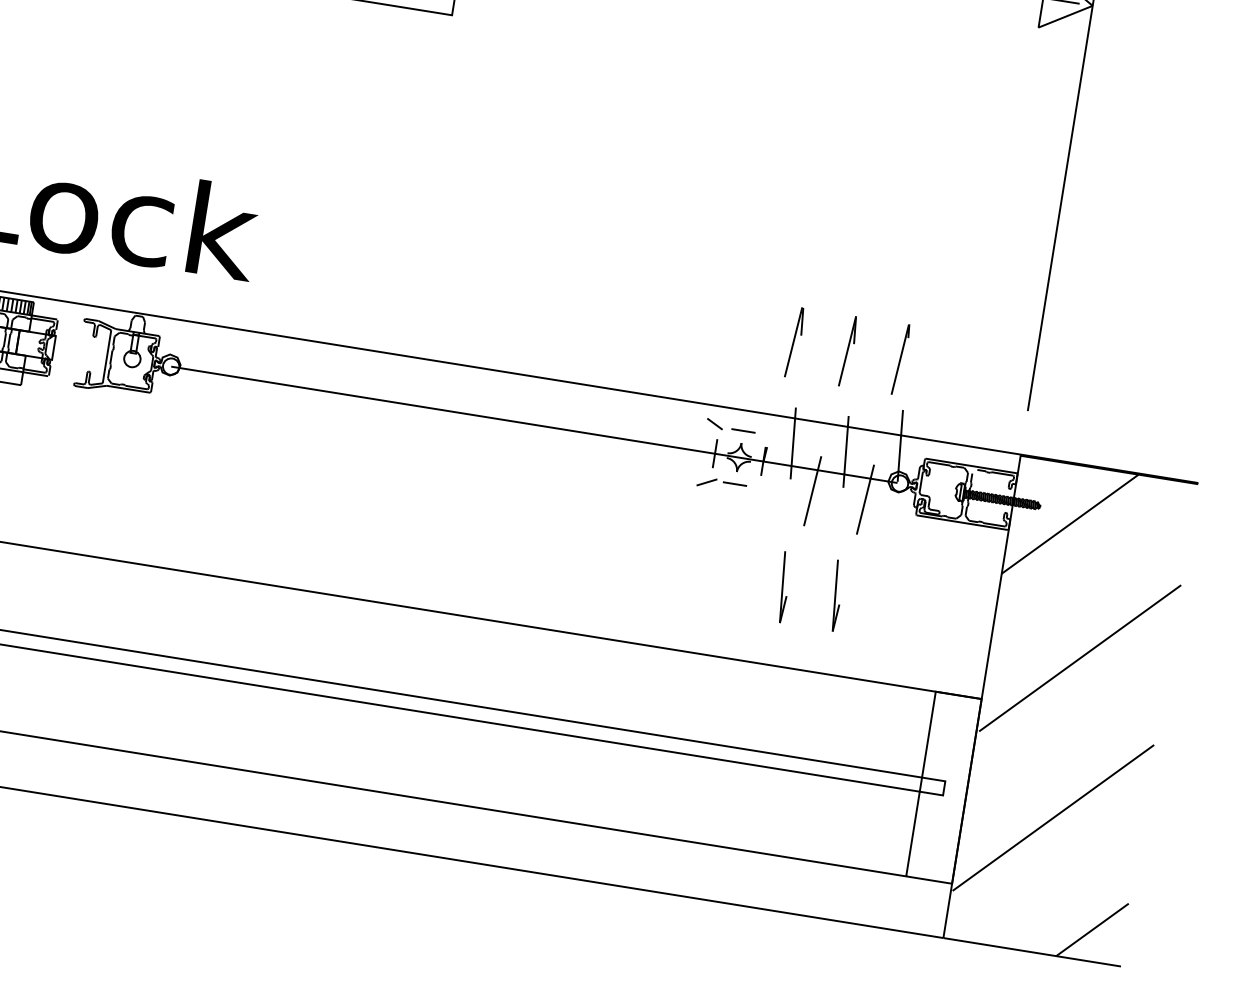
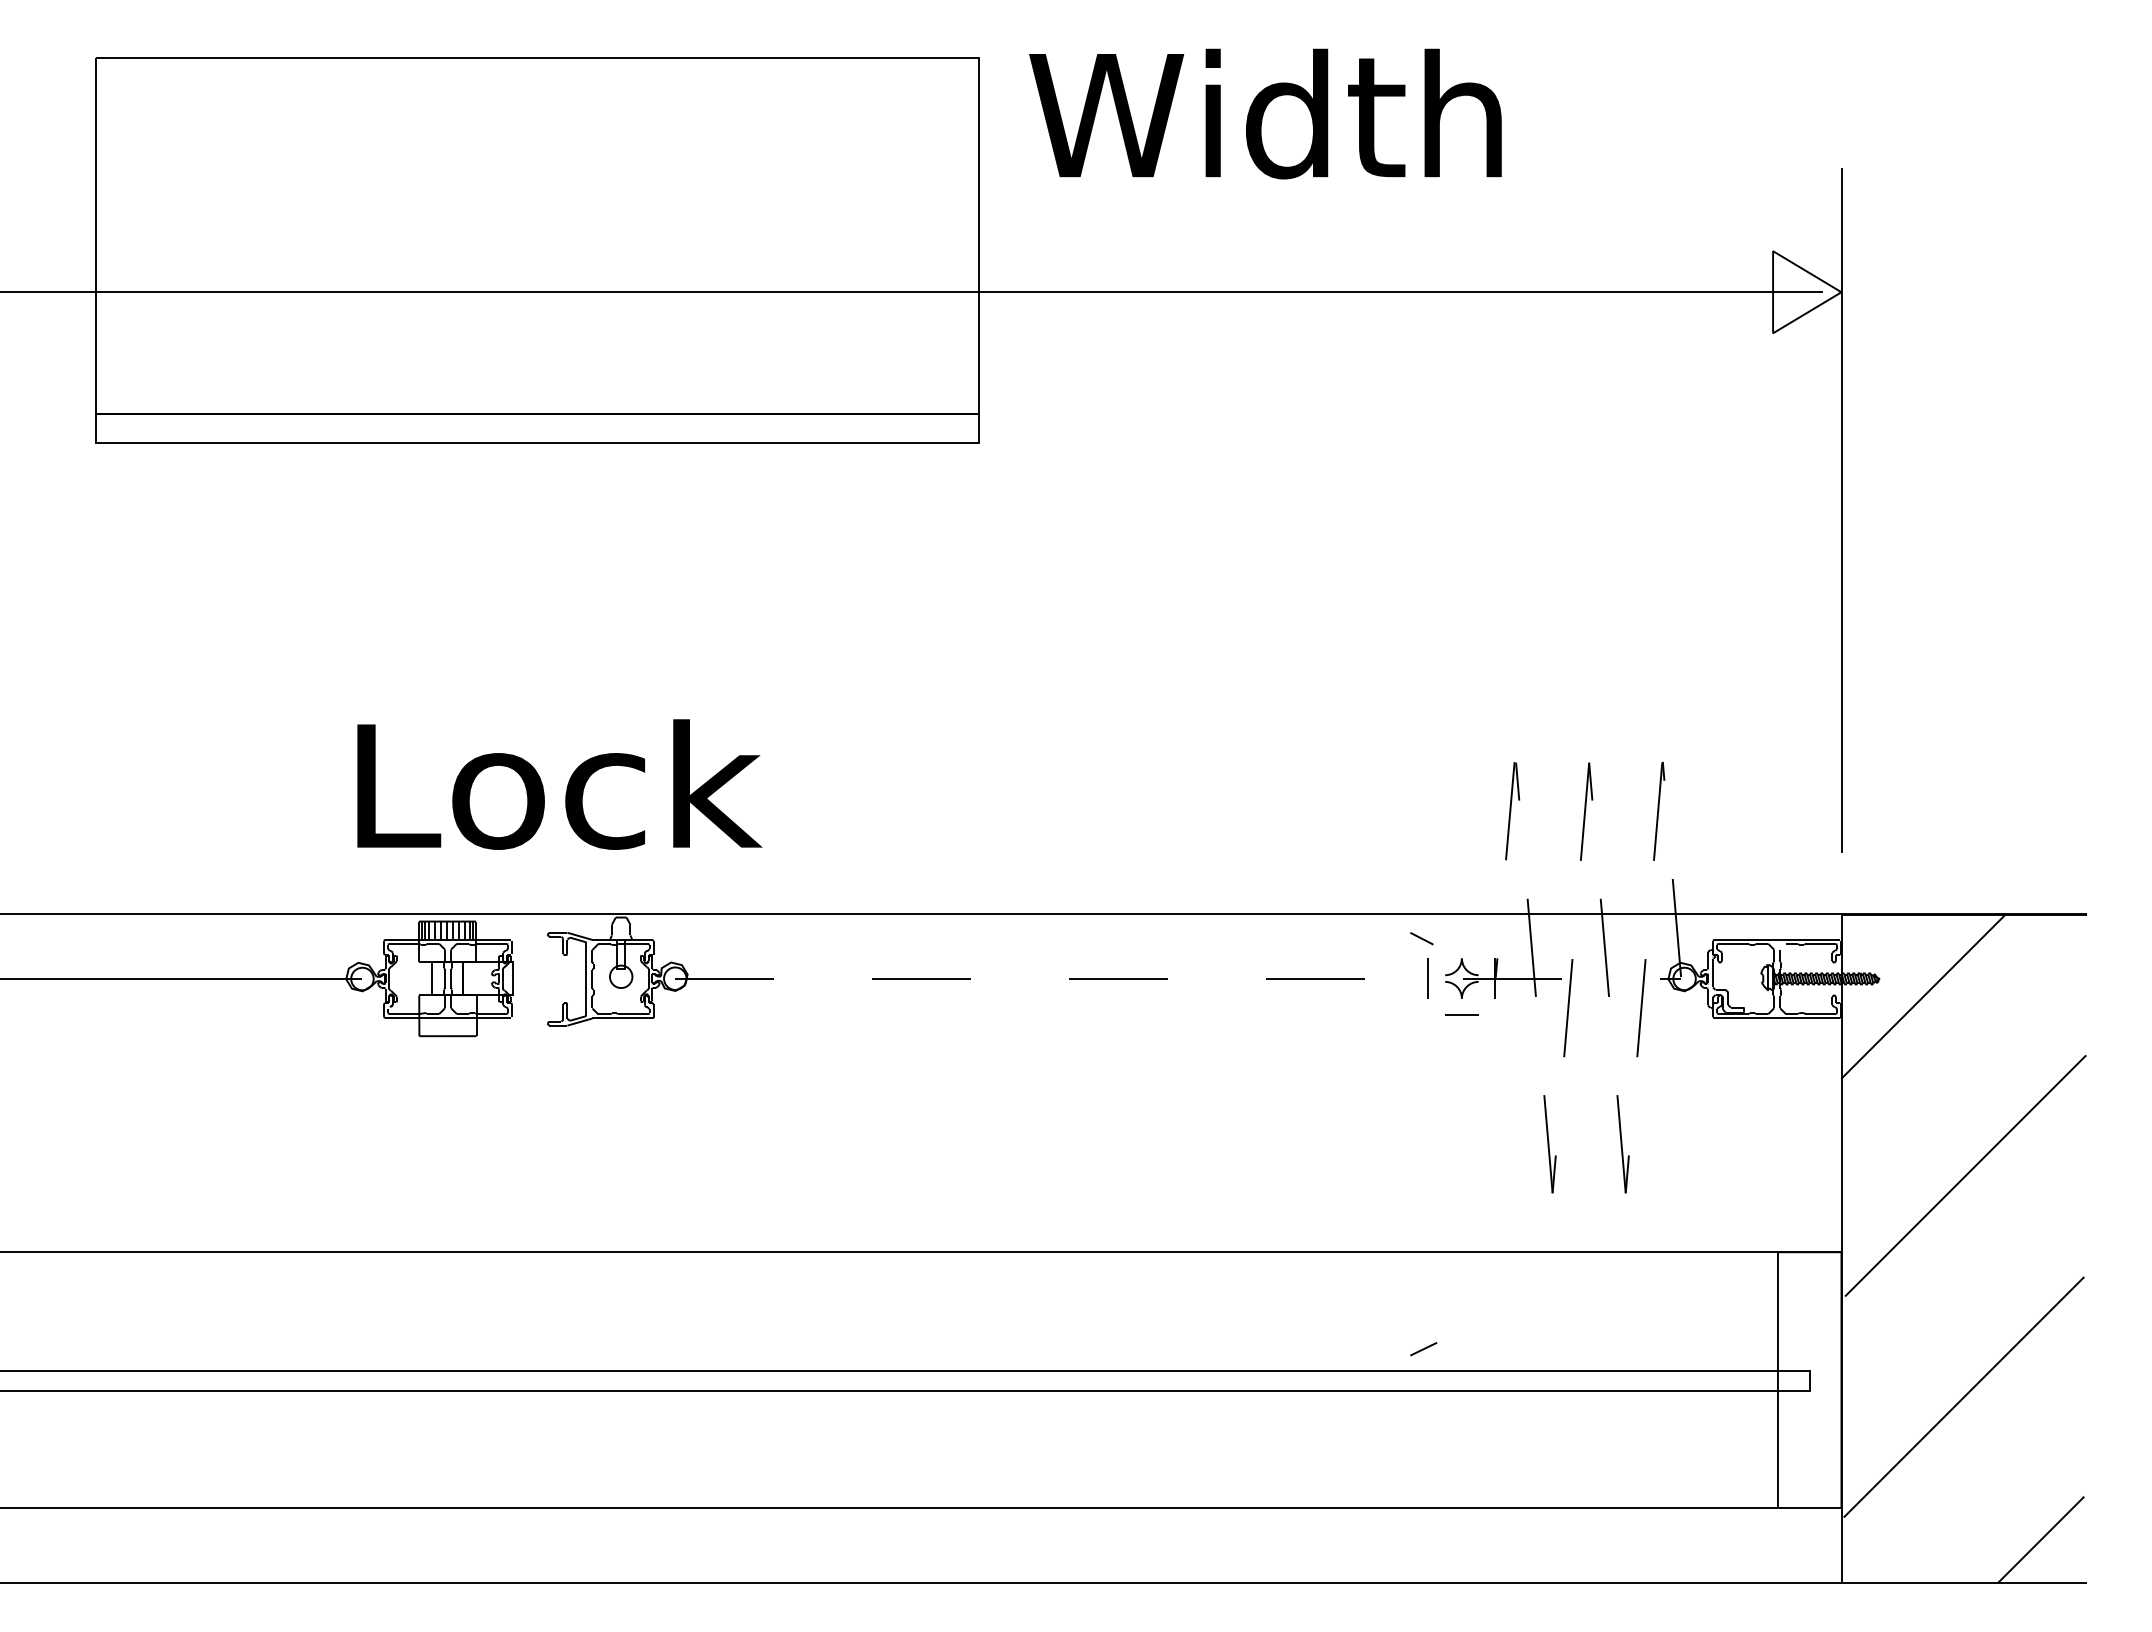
line: (534, 424) -> (1178, 978), solid -> dashed
line: (743, 430) -> (1461, 941), removed
line: (706, 482) -> (1423, 1349), moved

